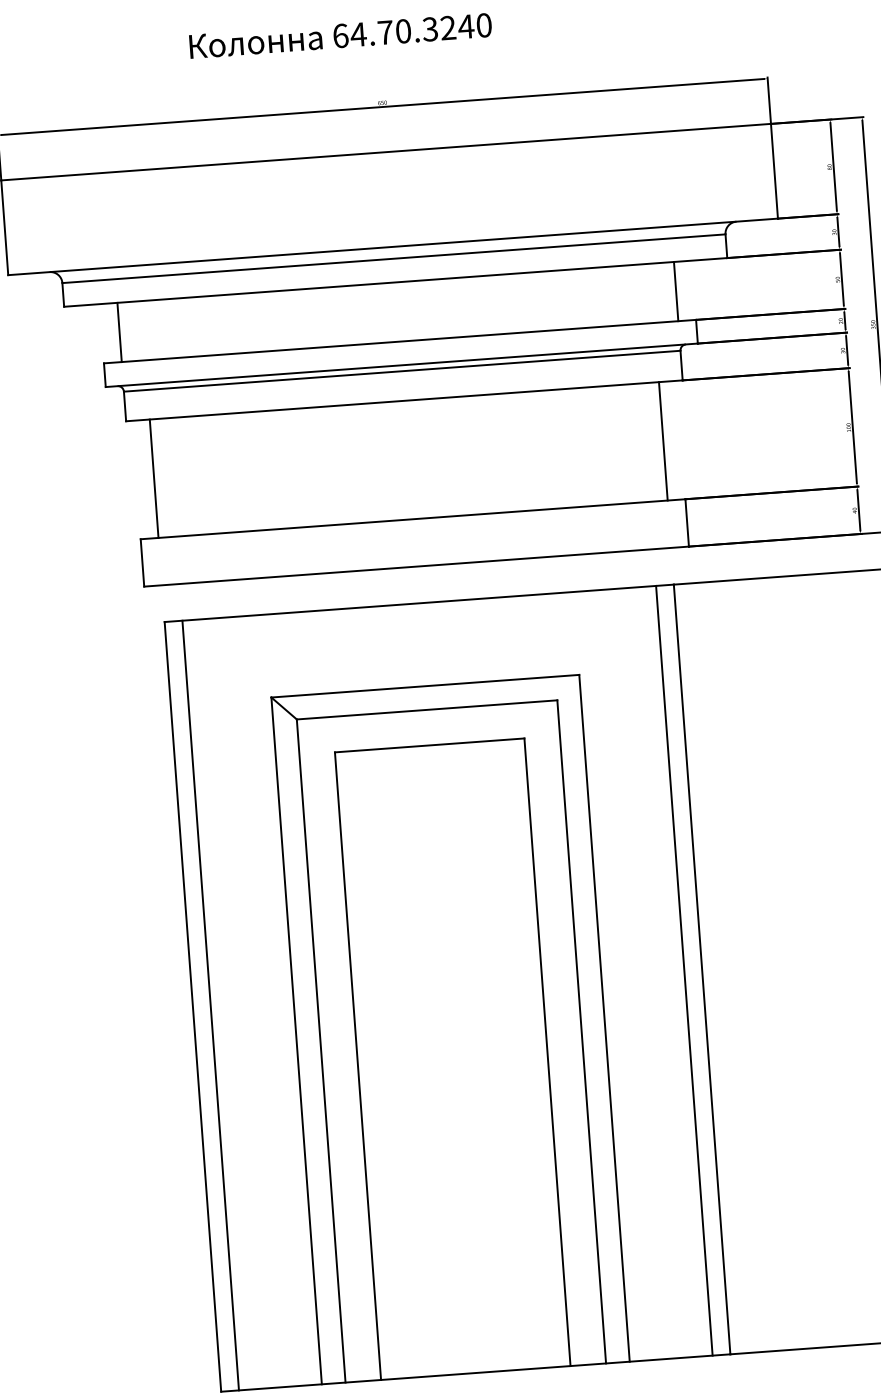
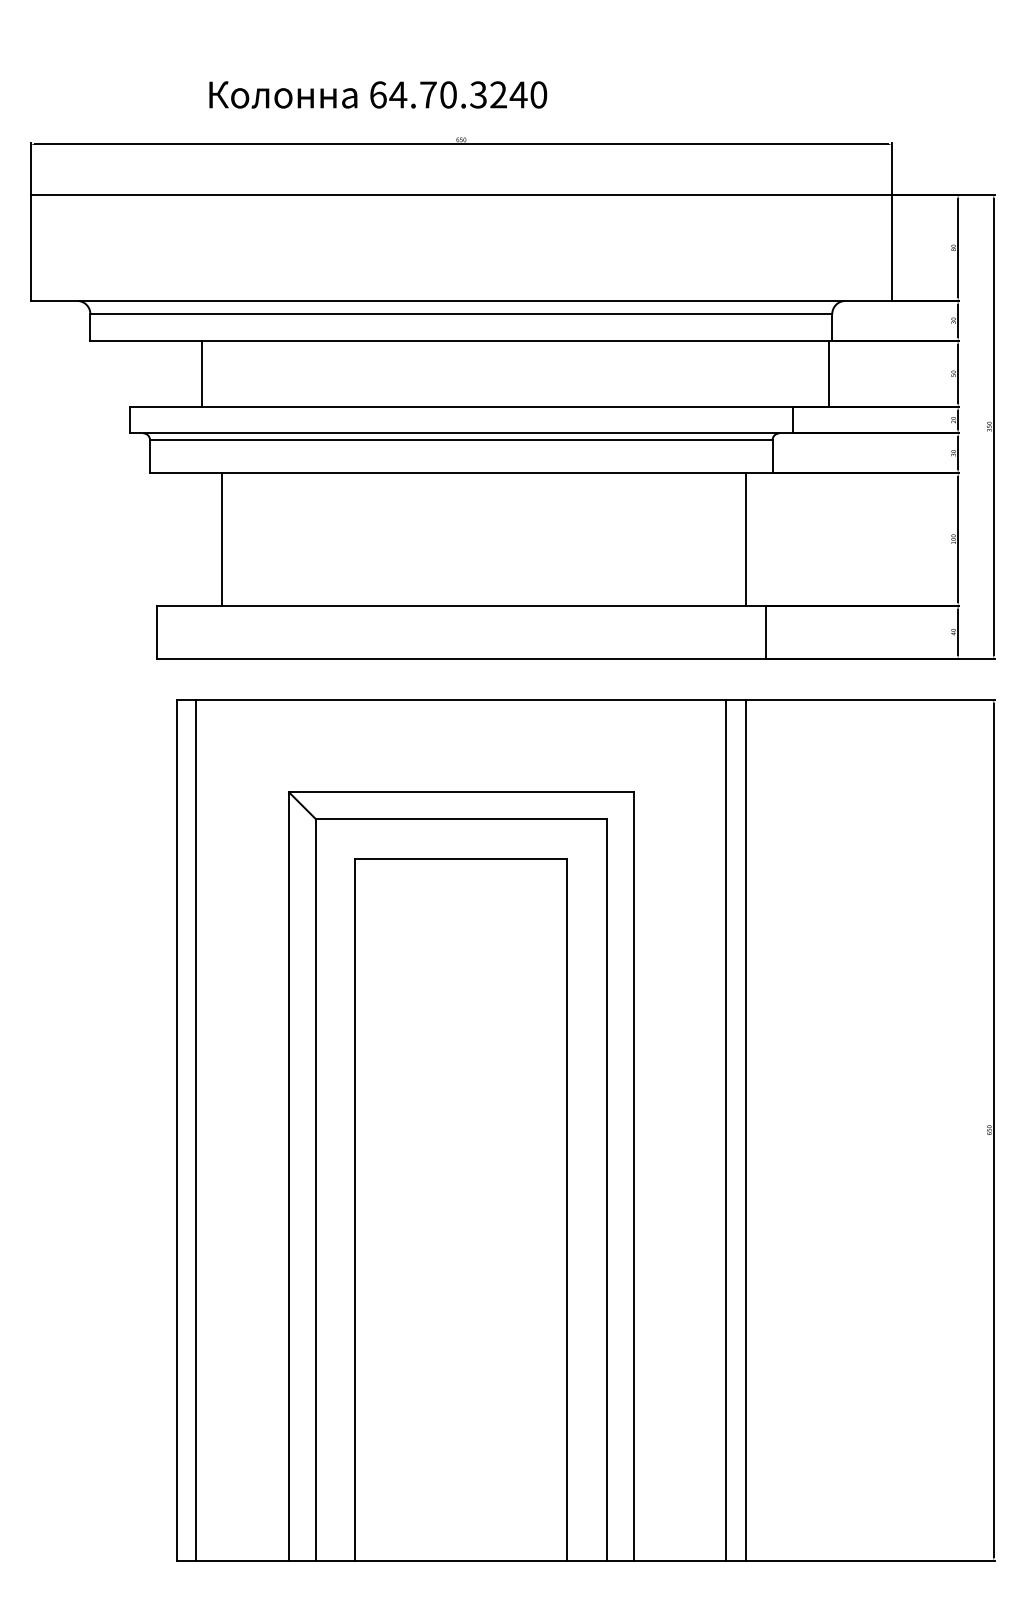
text: (340, 35) -> (378, 94), moved
line: (676, 291) -> (828, 373), moved
line: (120, 332) -> (202, 373), moved
line: (154, 478) -> (221, 539), moved

